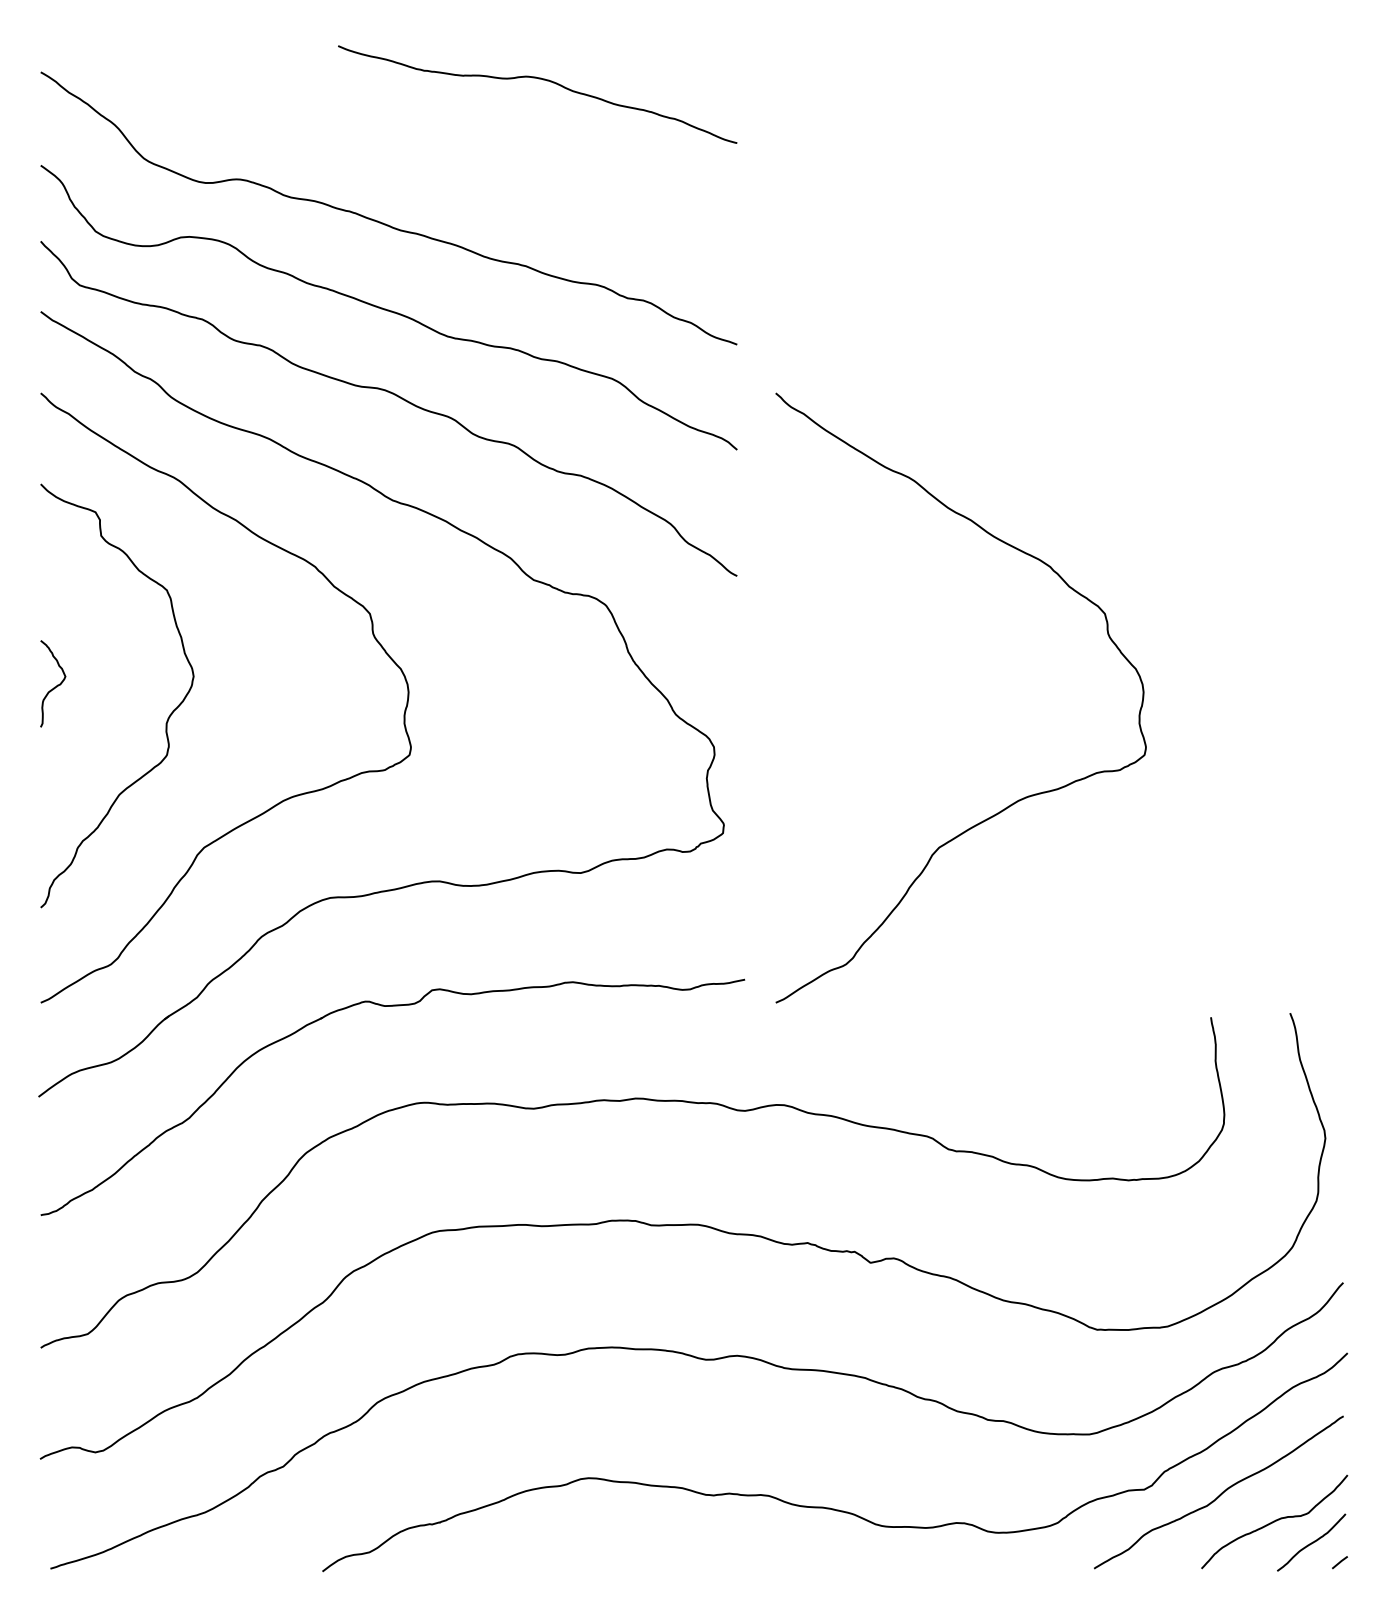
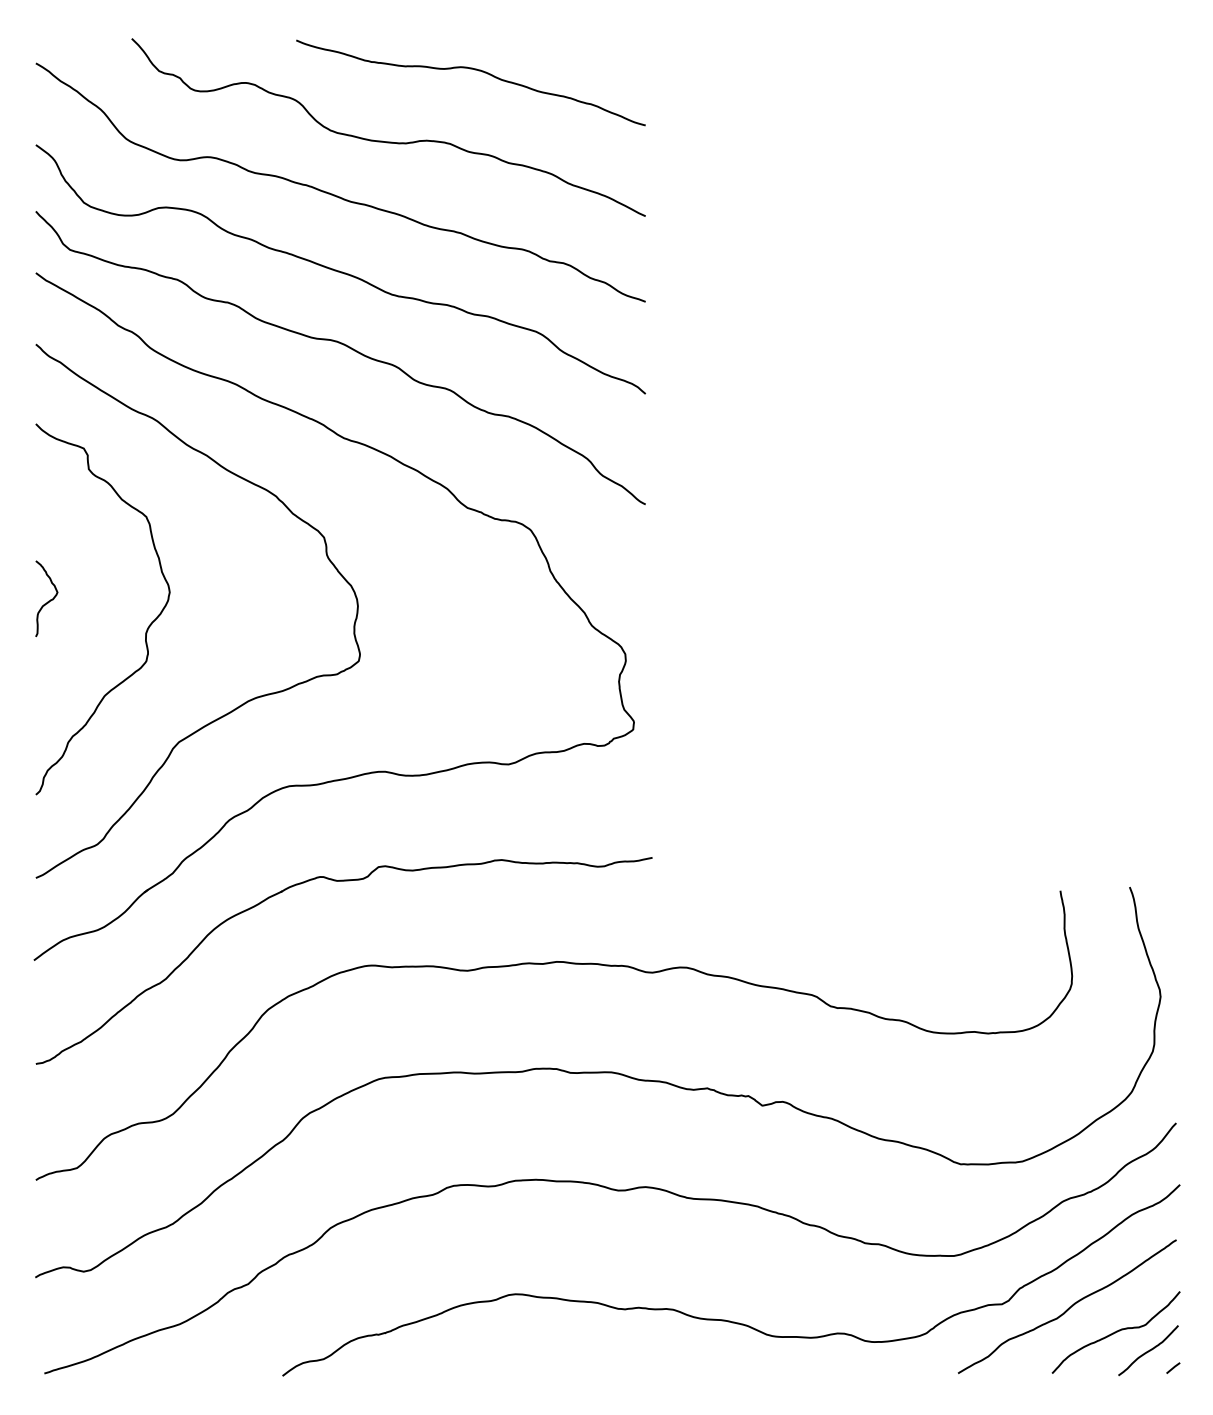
curve: (443, 161) -> (388, 141), added
curve: (1018, 799) -> (891, 700), removed

